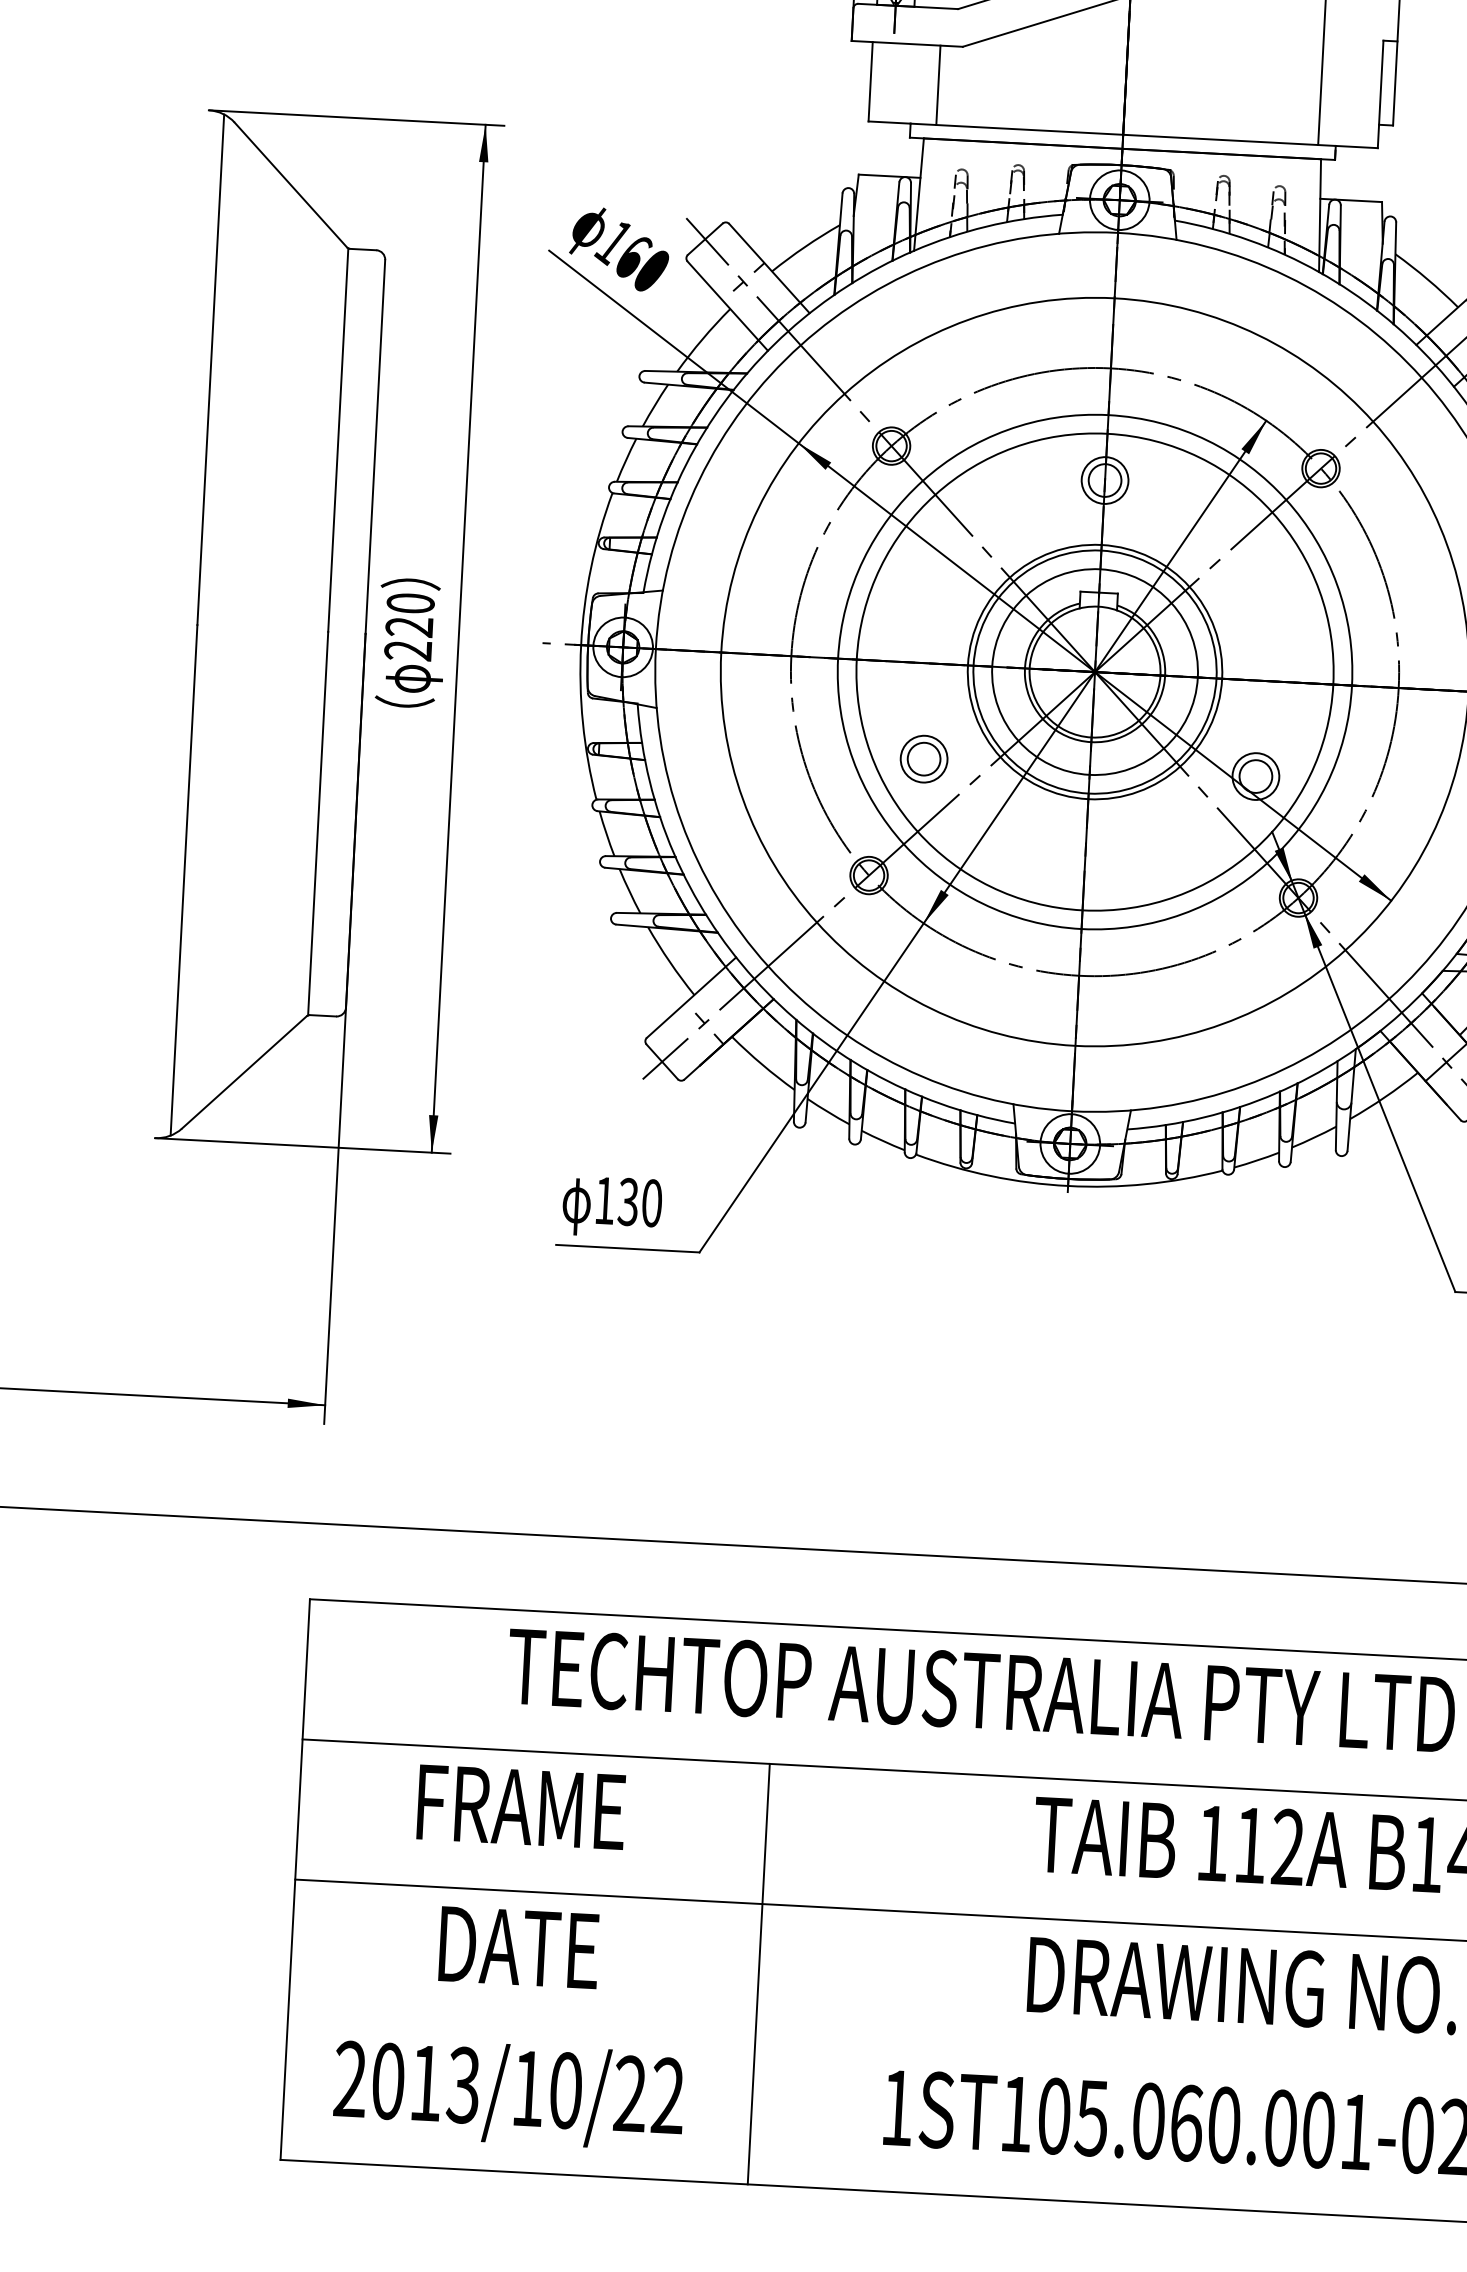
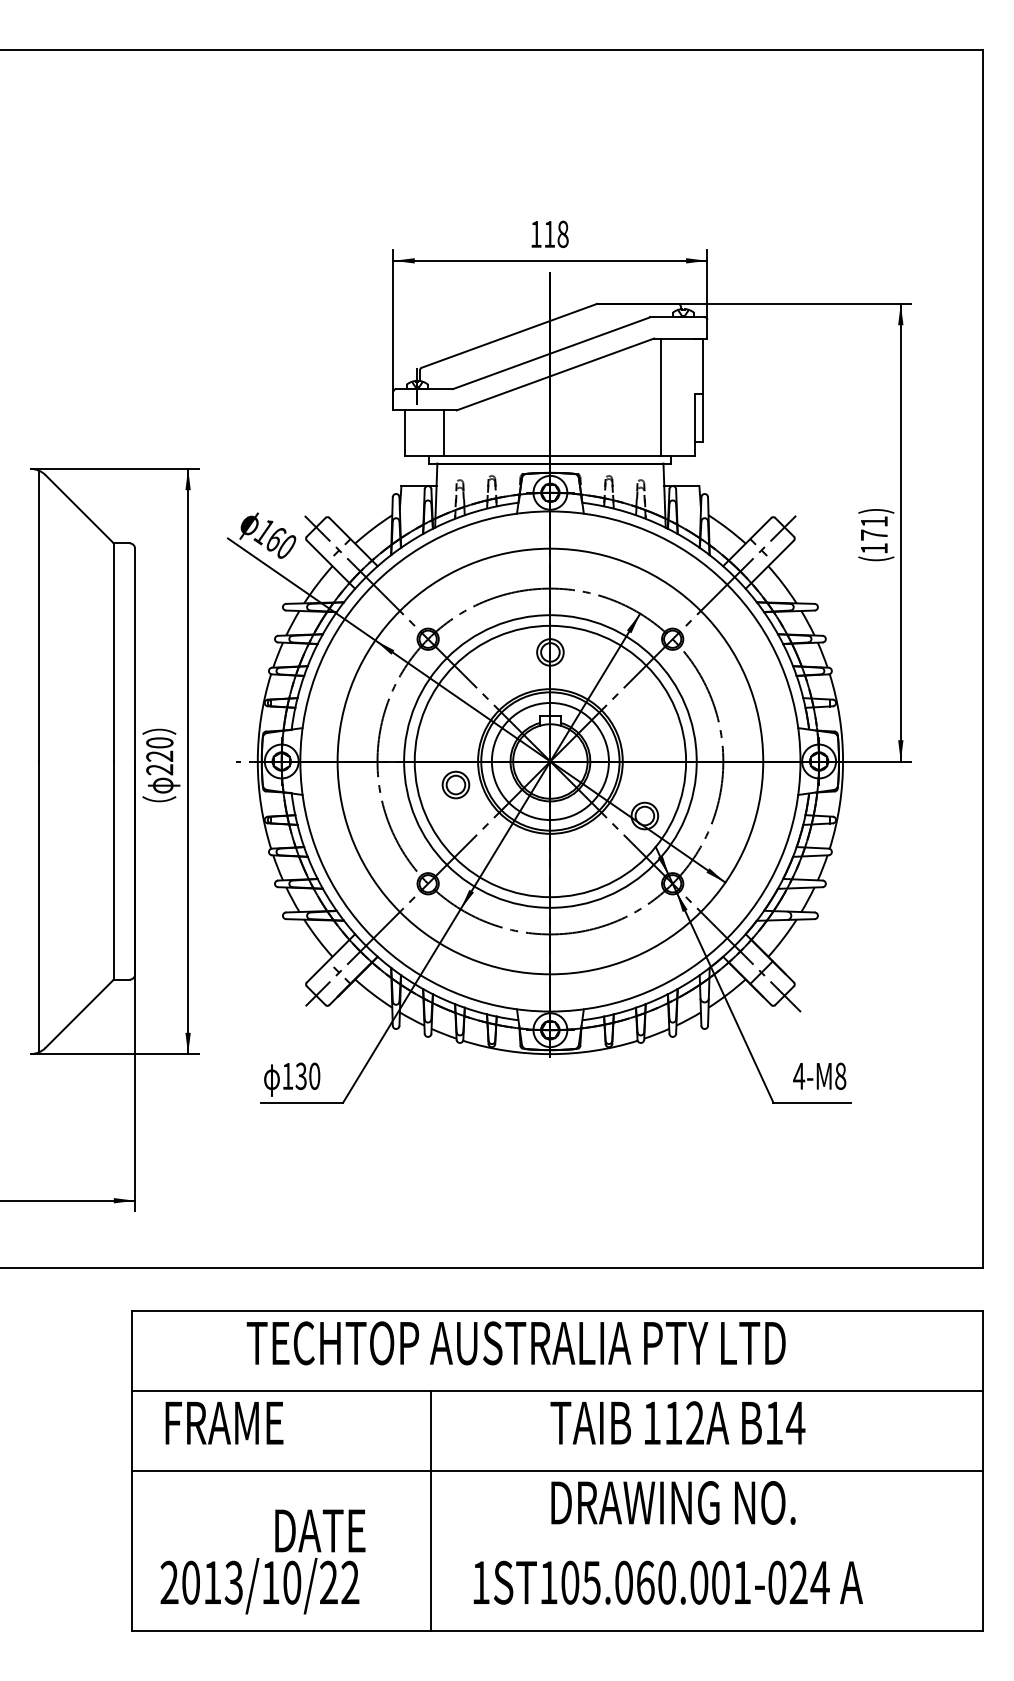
part: (923, 758) -> (455, 784), moved
text: (521, 1807) -> (224, 1423), moved
text: (519, 1946) -> (320, 1530), moved
line: (759, 1973) -> (431, 1510), moved

